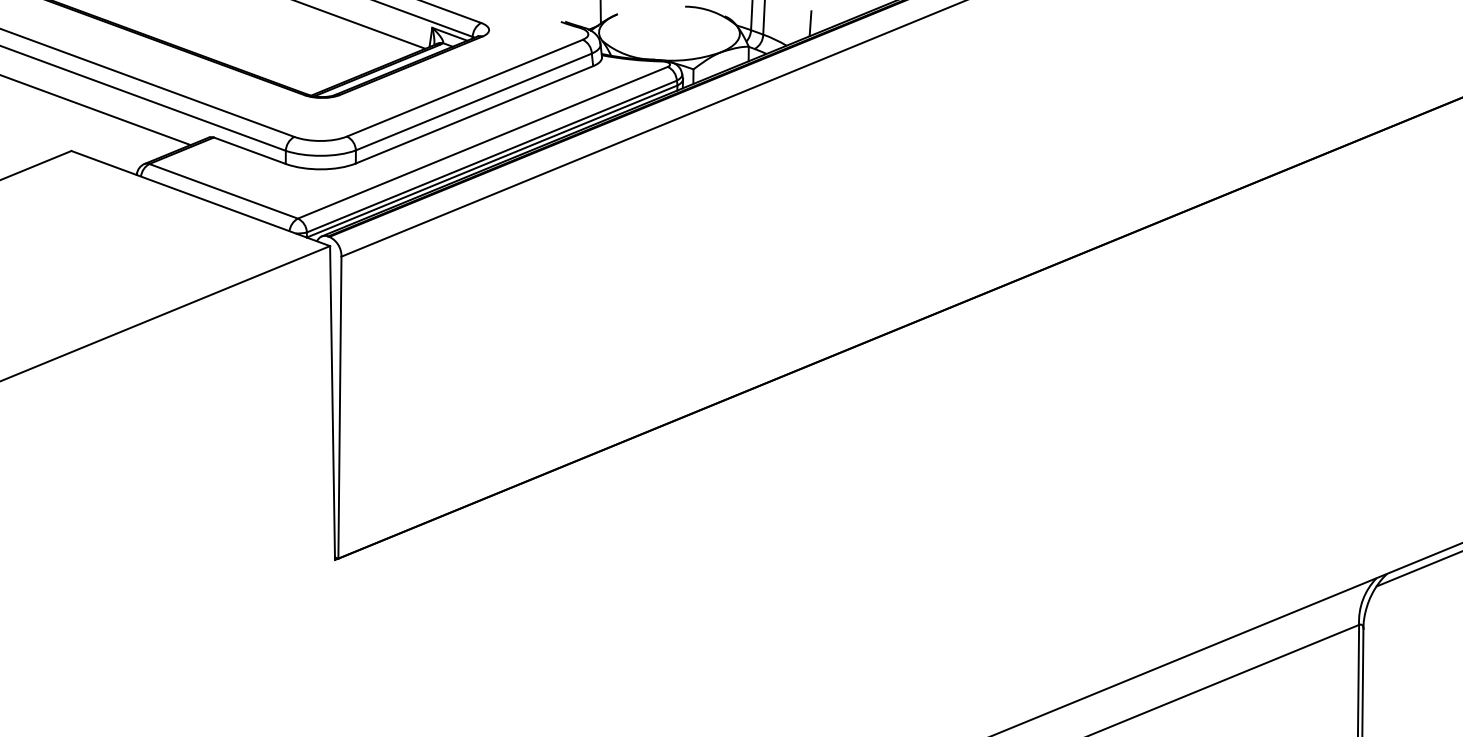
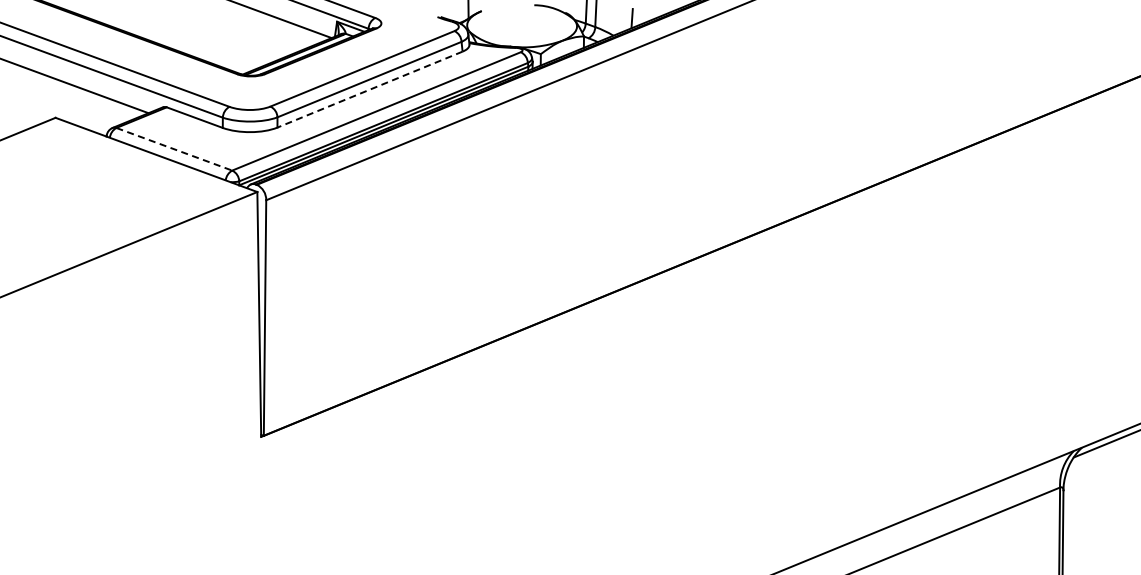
line: (473, 114) -> (369, 89), solid -> dashed
line: (223, 191) -> (174, 149), solid -> dashed

